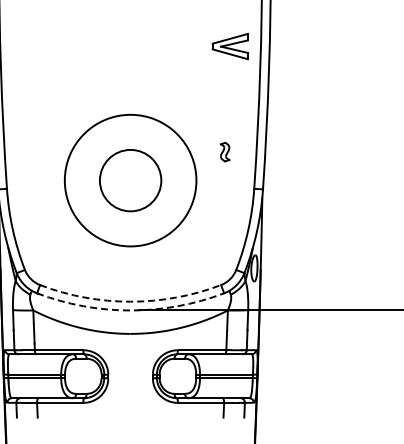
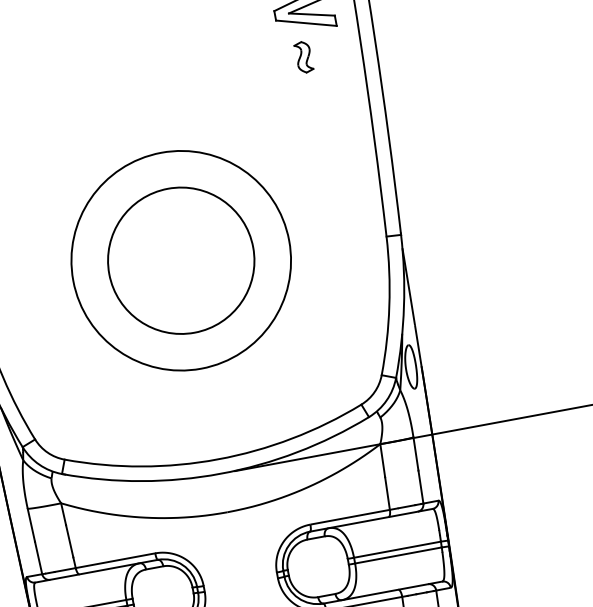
part: (224, 151) -> (302, 56), moved
circle: (130, 180) -> (181, 260), size x1.43
arc: (130, 301) -> (217, 459), dashed -> solid
arc: (130, 310) -> (220, 473), dashed -> solid

